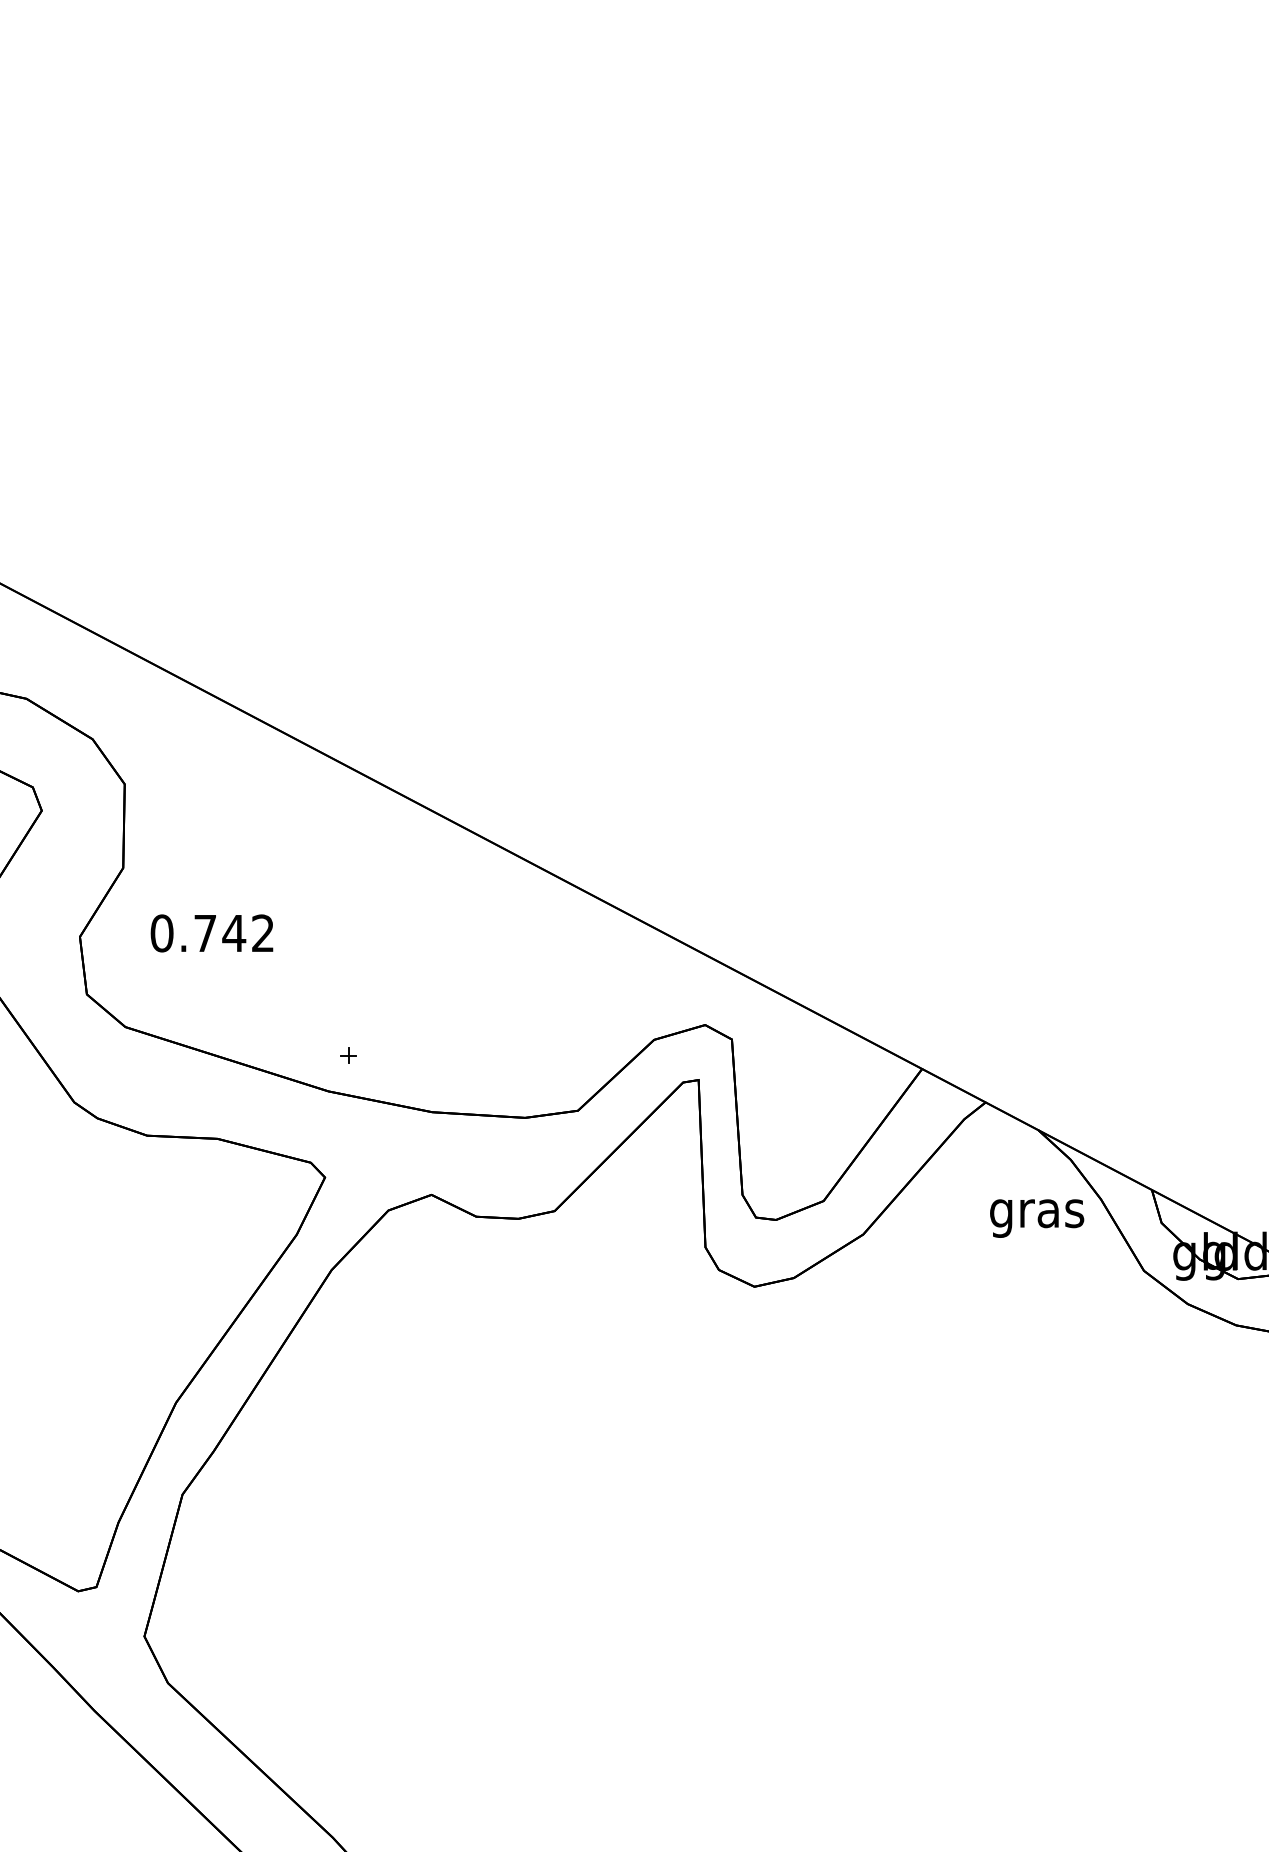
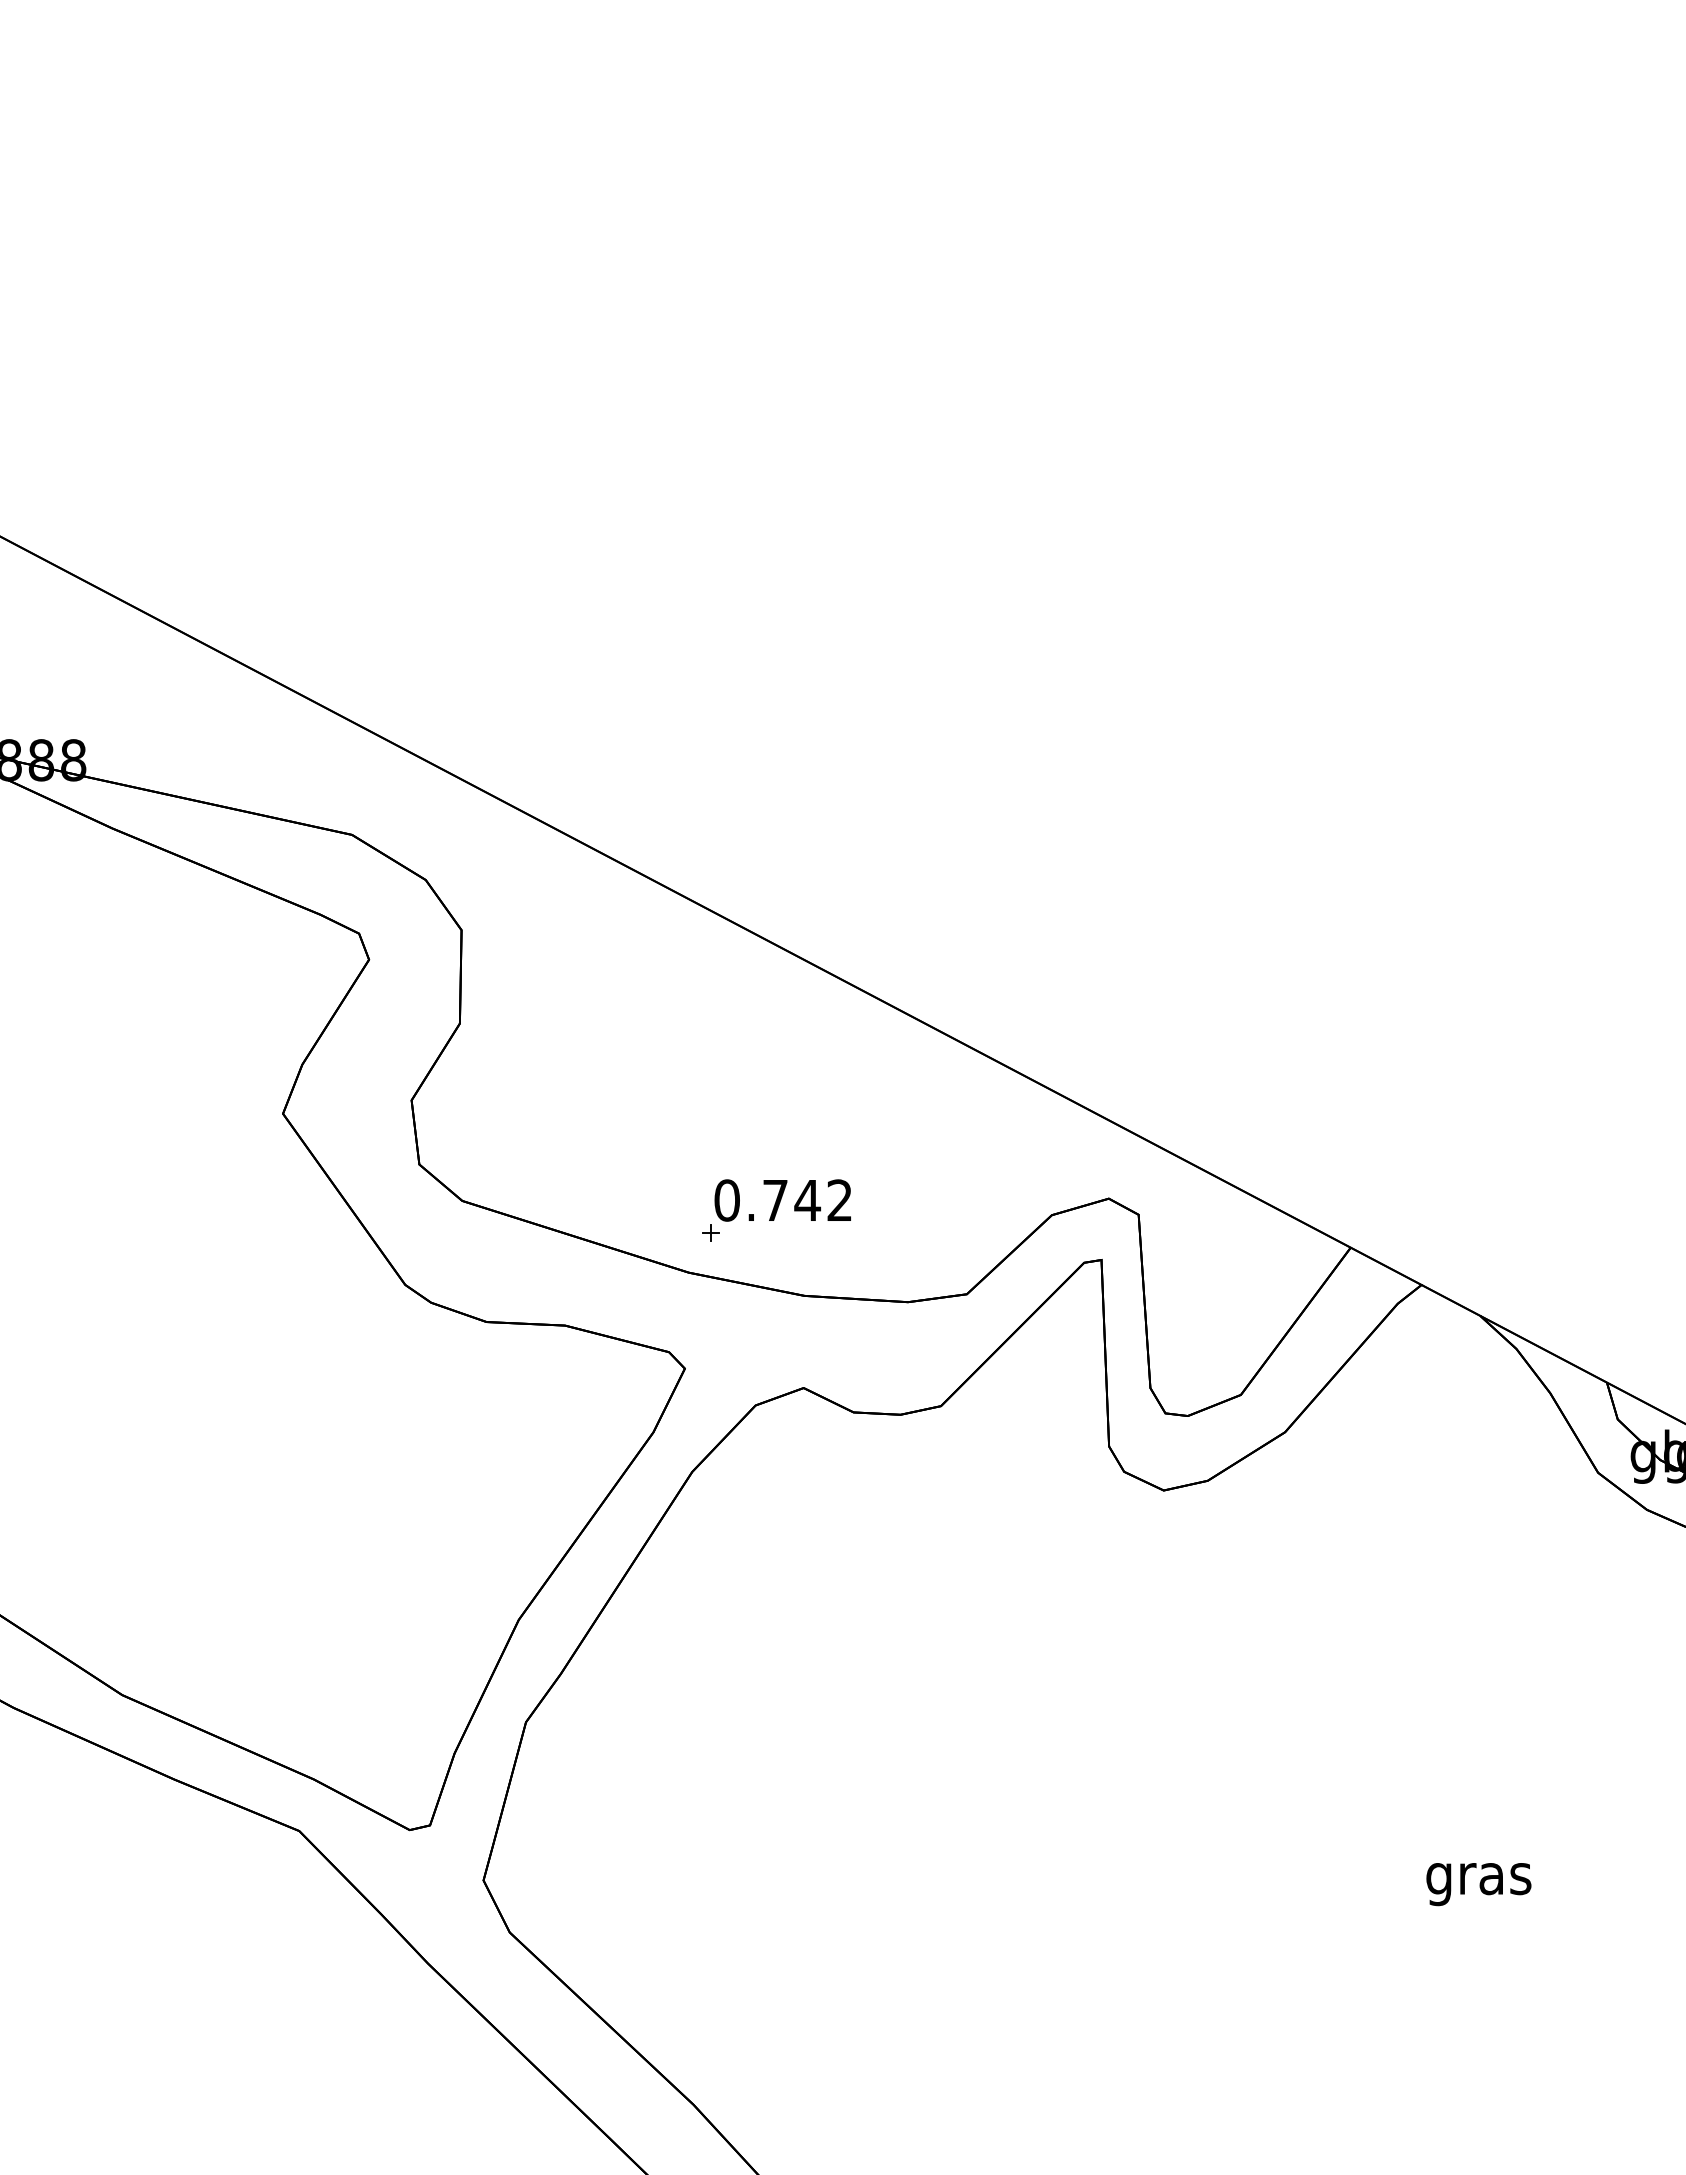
text: (211, 933) -> (782, 1200), moved
text: (1036, 1218) -> (1478, 1884), moved

